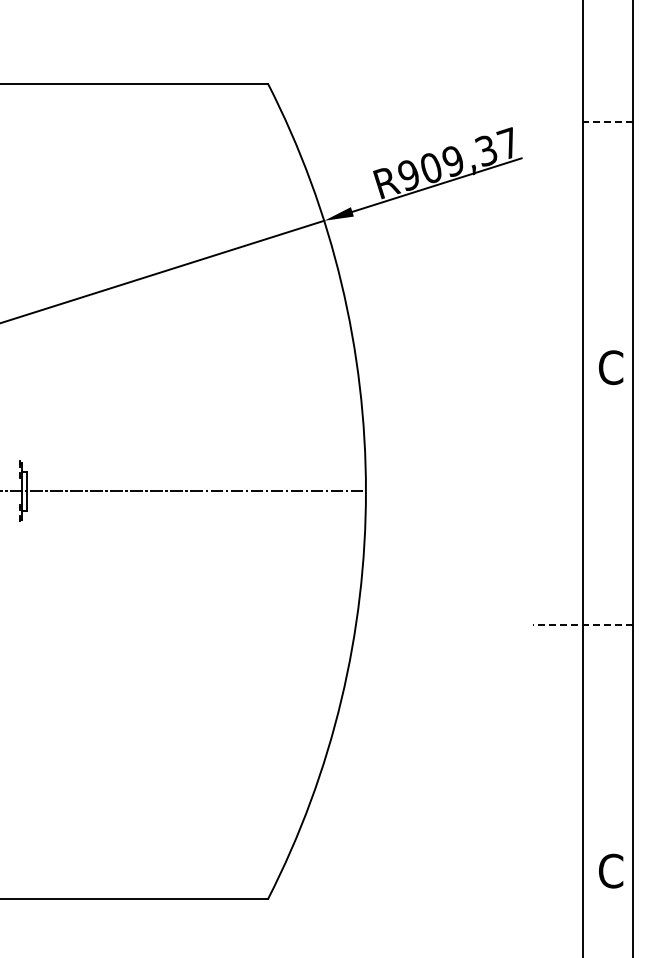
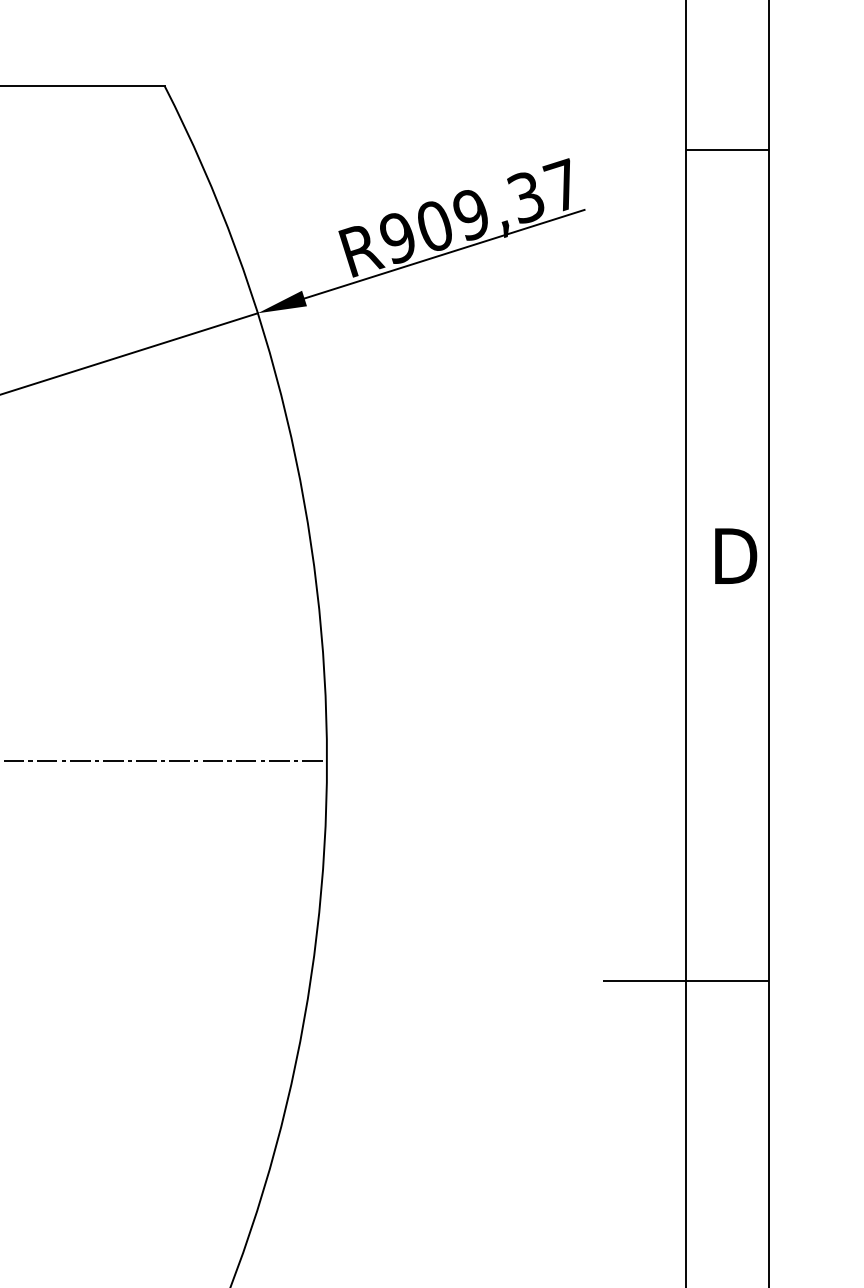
line: (607, 121) -> (726, 148), dashed -> solid
text: (612, 367) -> (734, 555), C -> D
line: (582, 624) -> (685, 981), dashed -> solid

